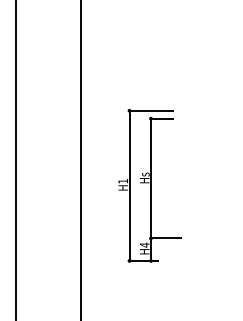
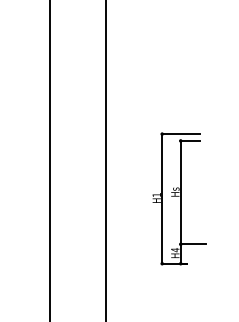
part: (149, 185) -> (179, 198), moved

